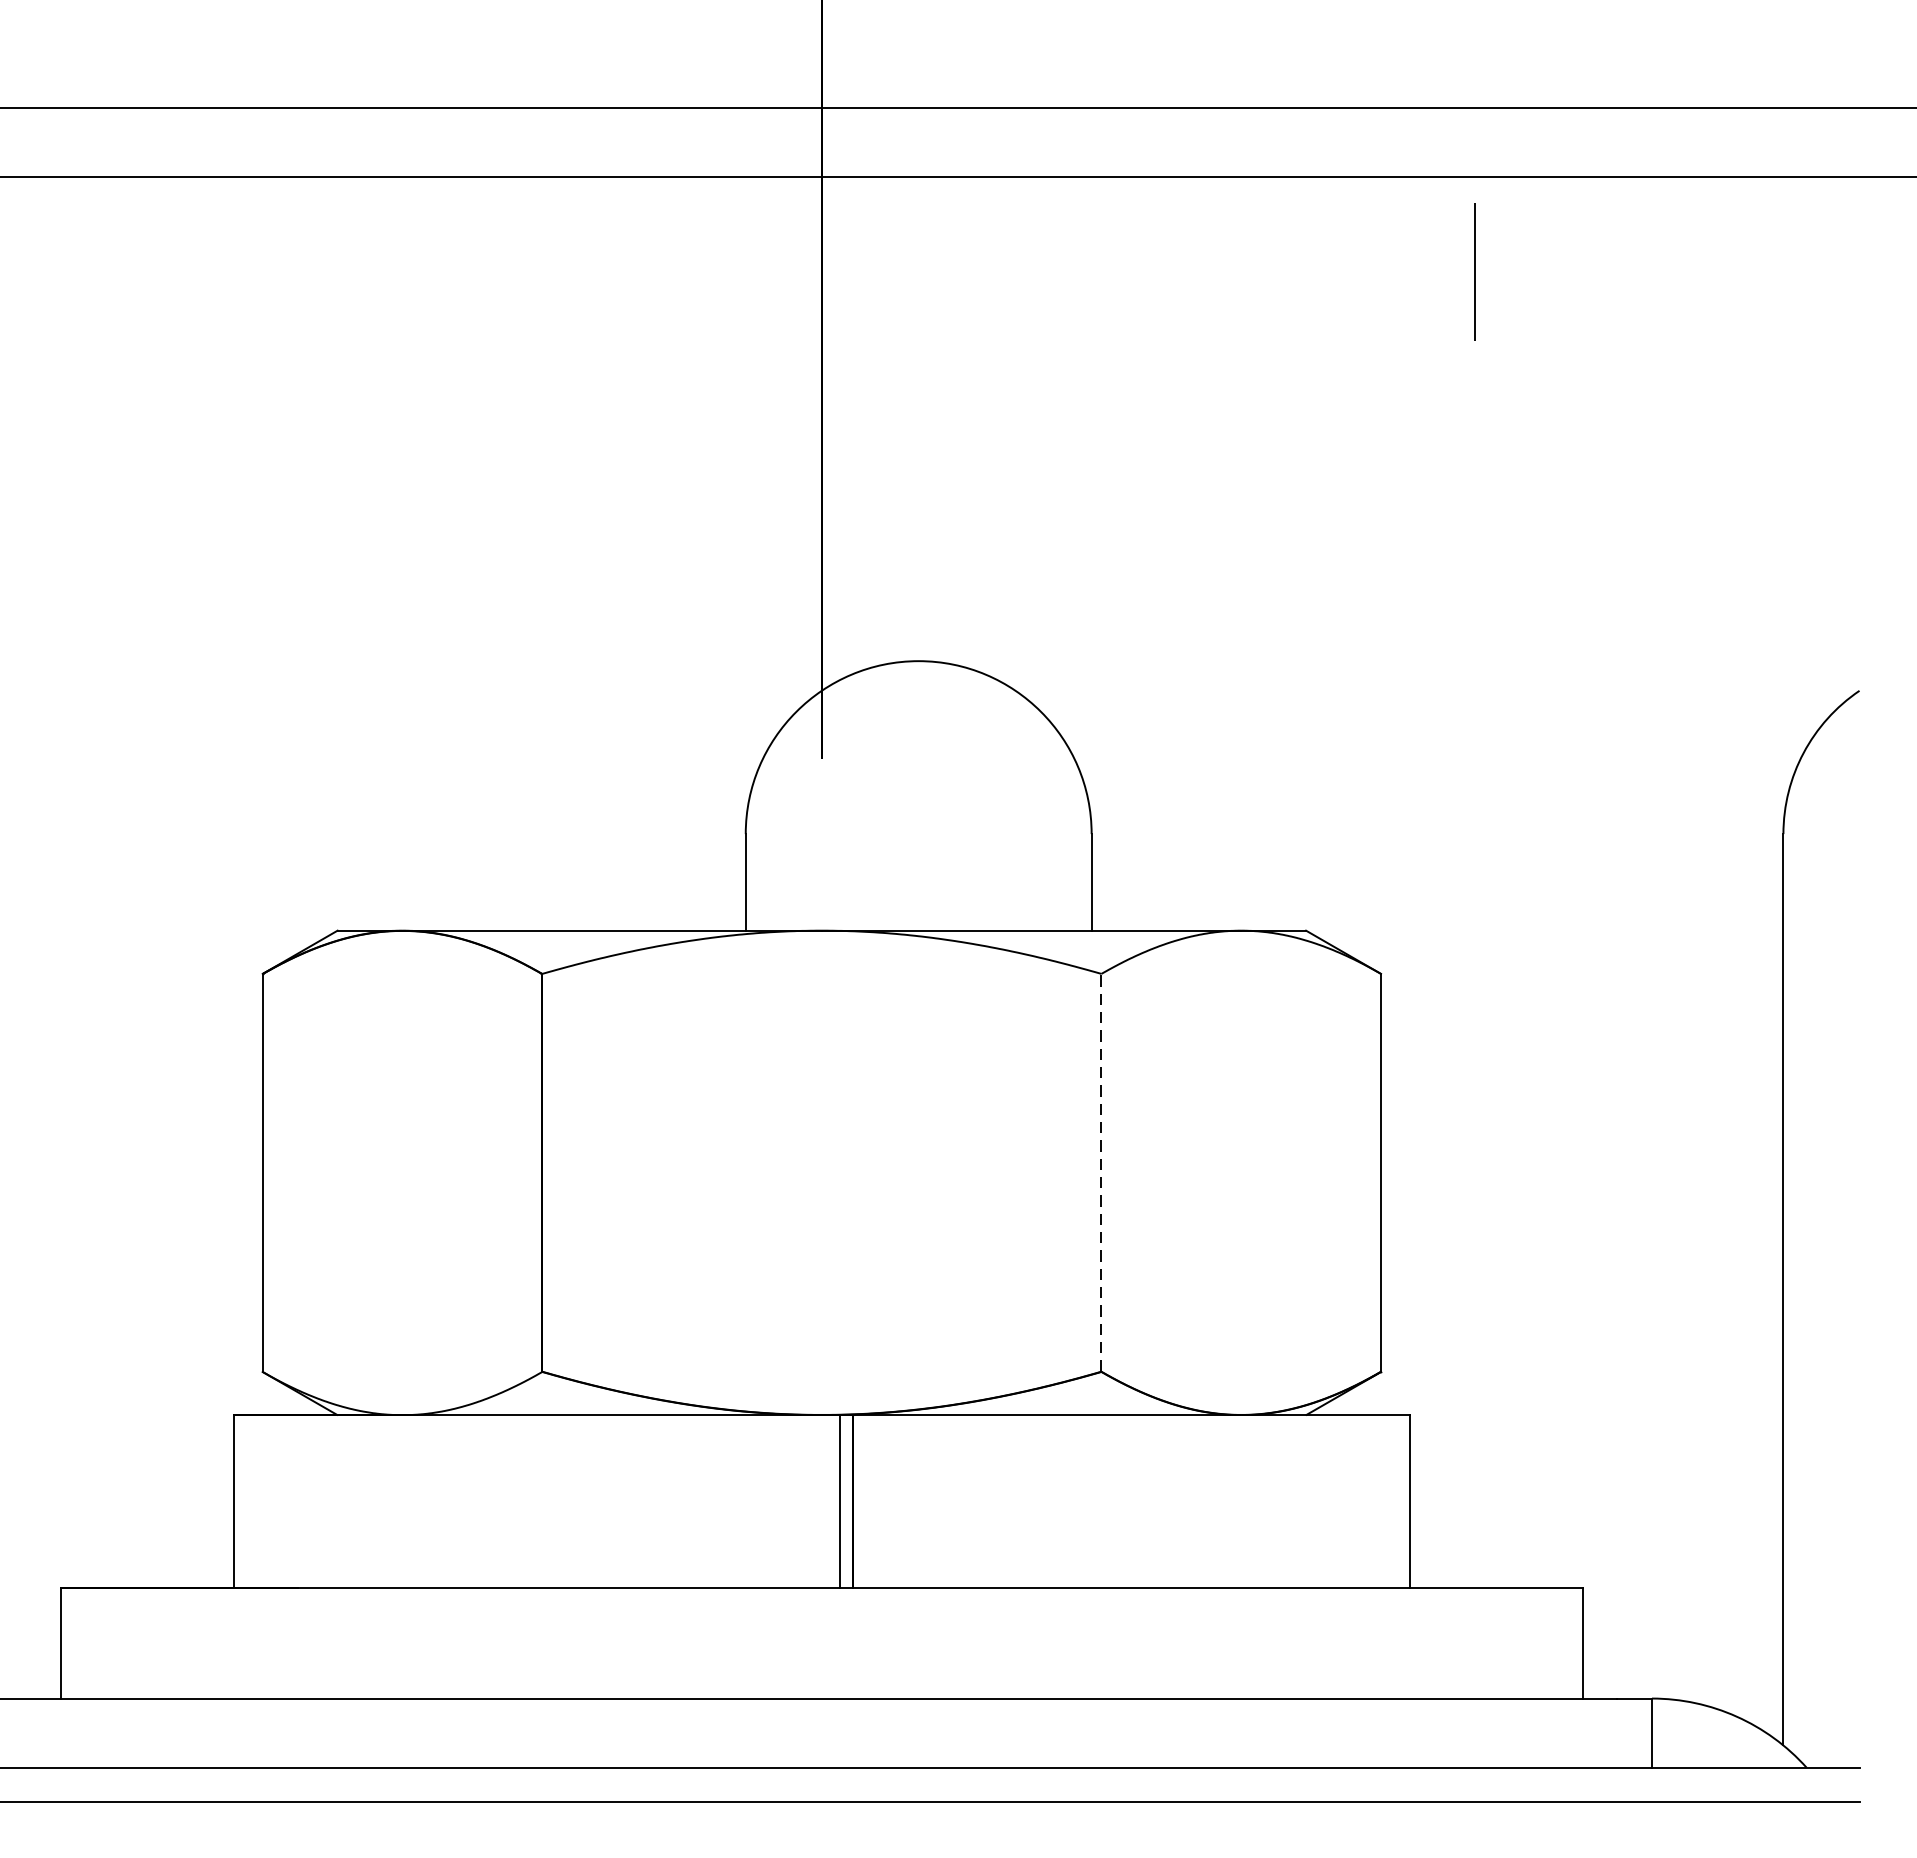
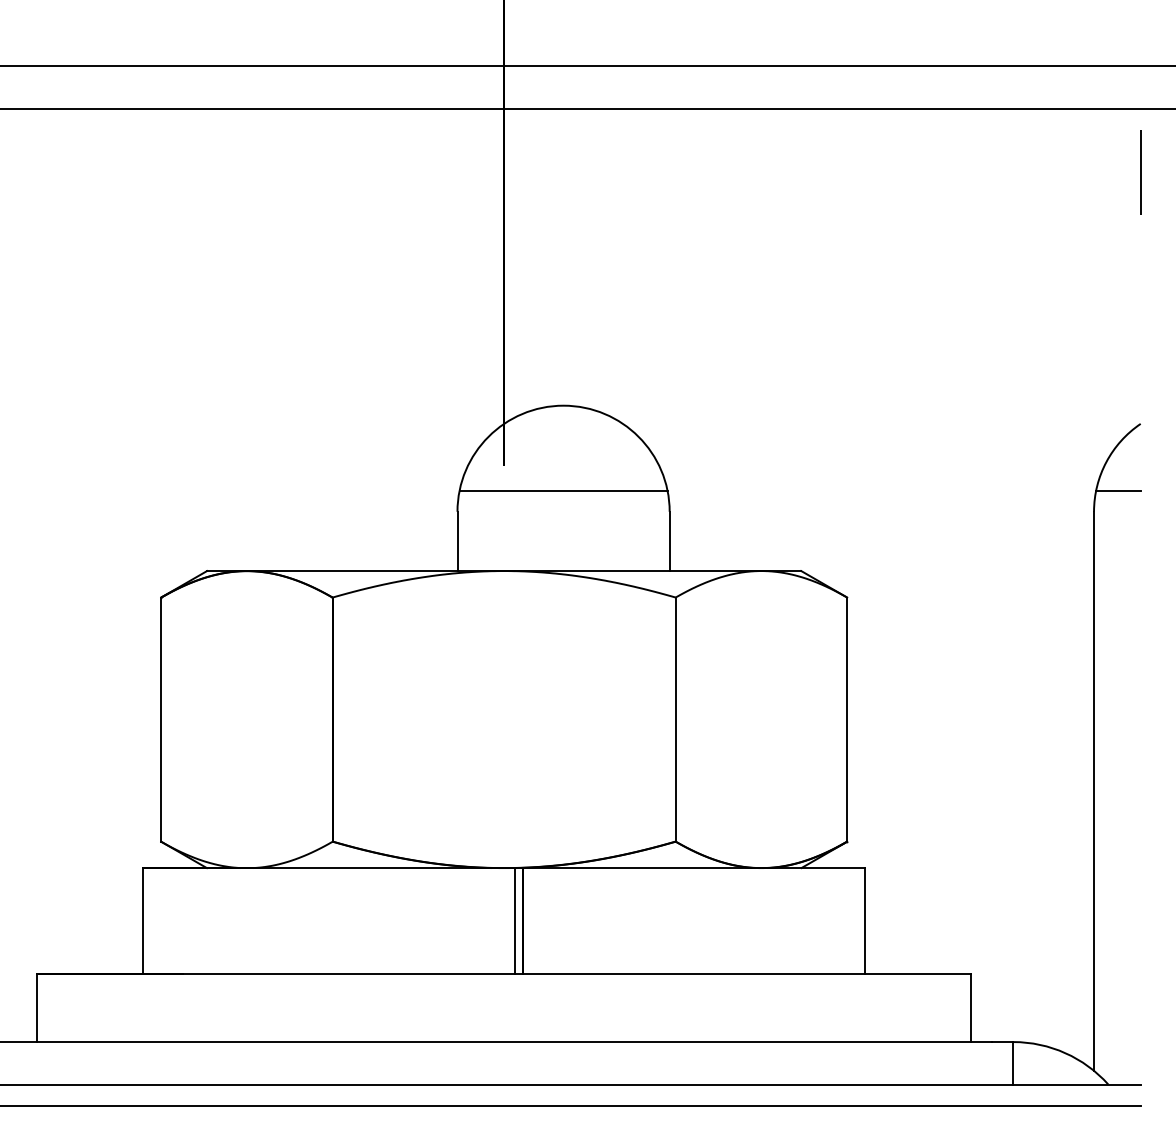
line: (1474, 272) -> (1140, 172), moved
line: (918, 799) -> (563, 490), added
line: (1823, 799) -> (1118, 490), added
line: (1101, 1172) -> (675, 719), dashed -> solid

